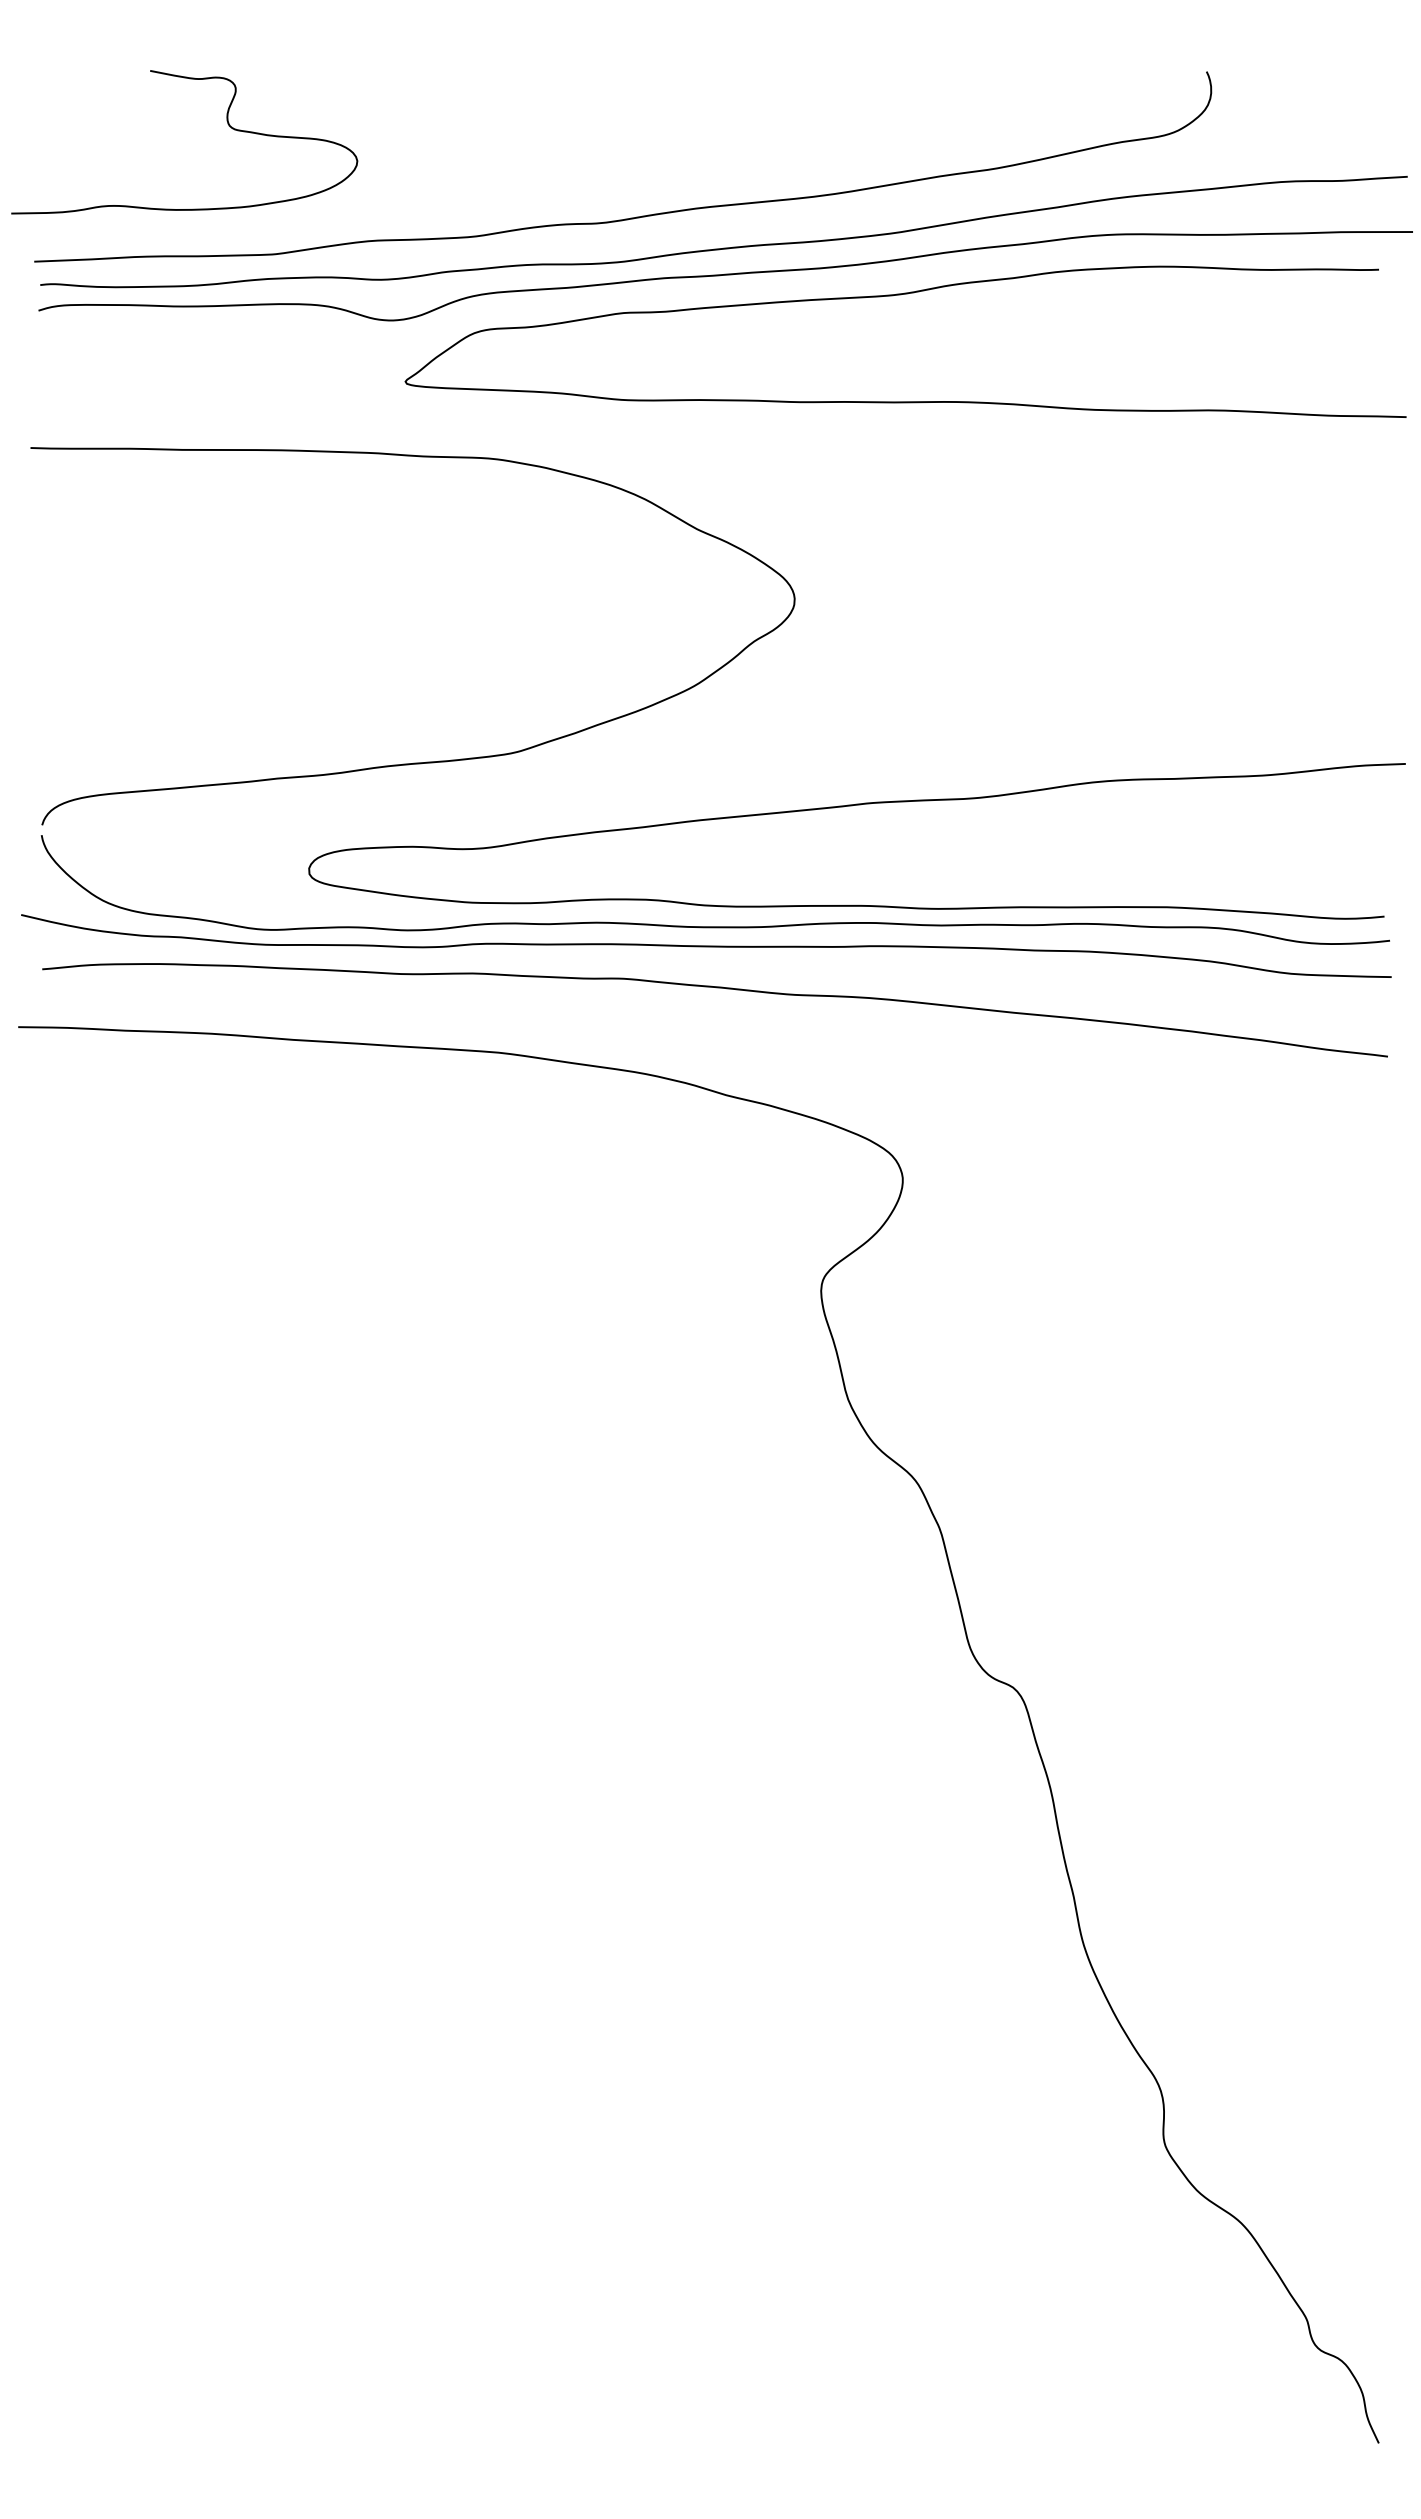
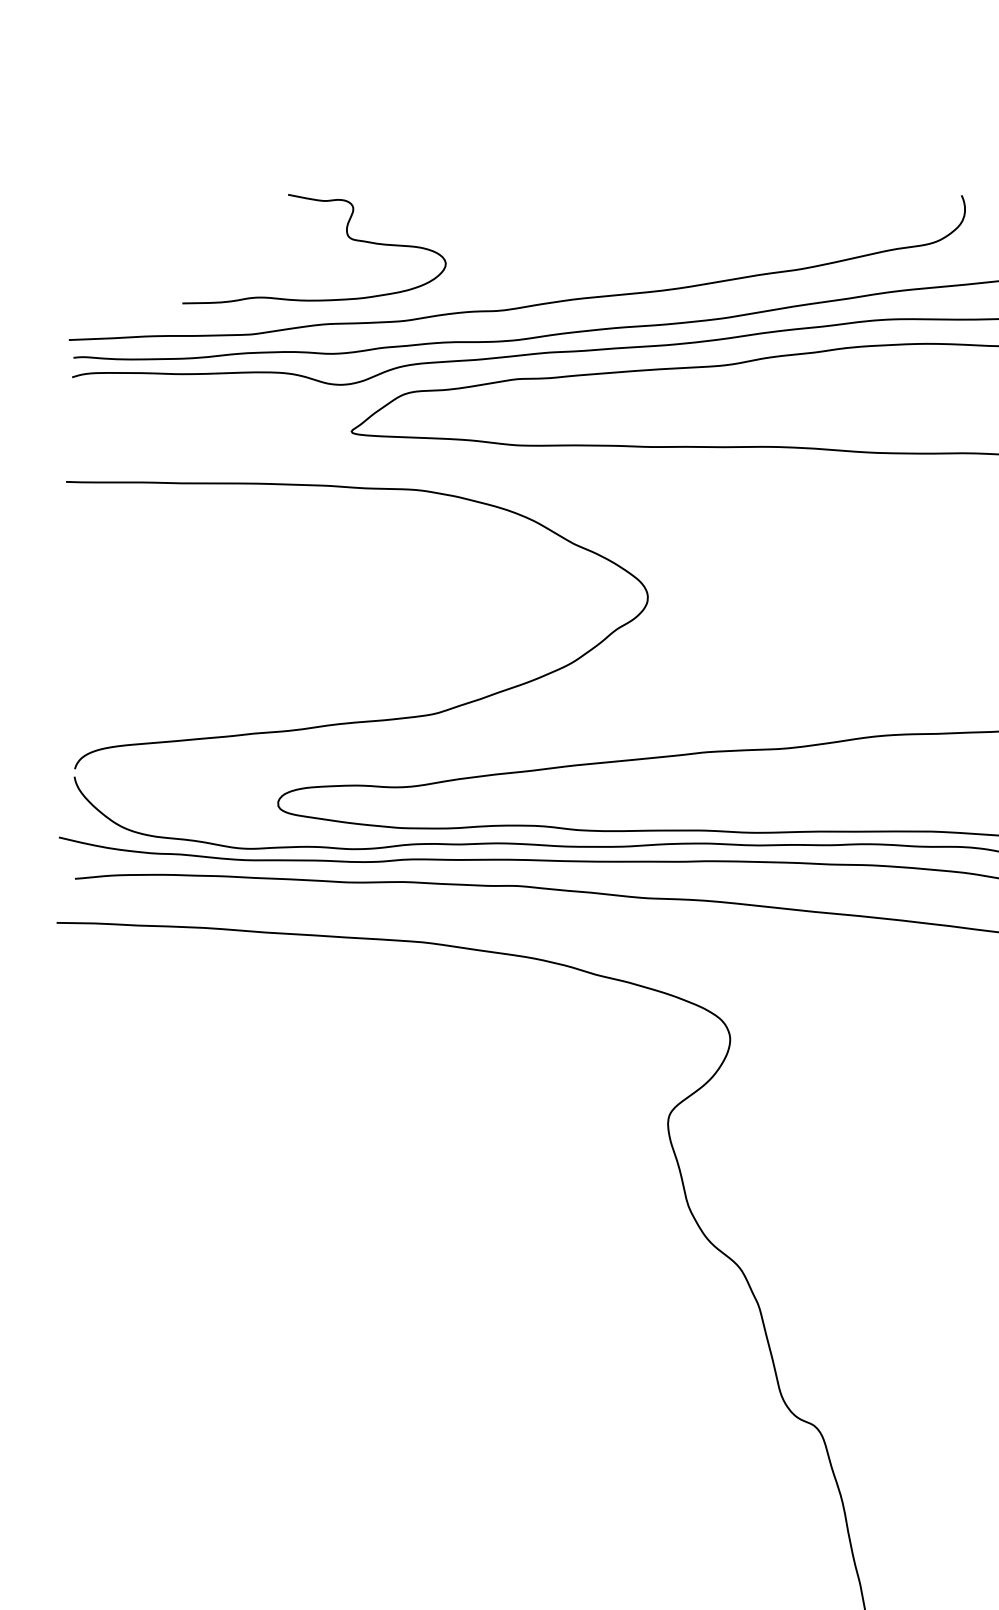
curve: (227, 124) -> (346, 235), moved

